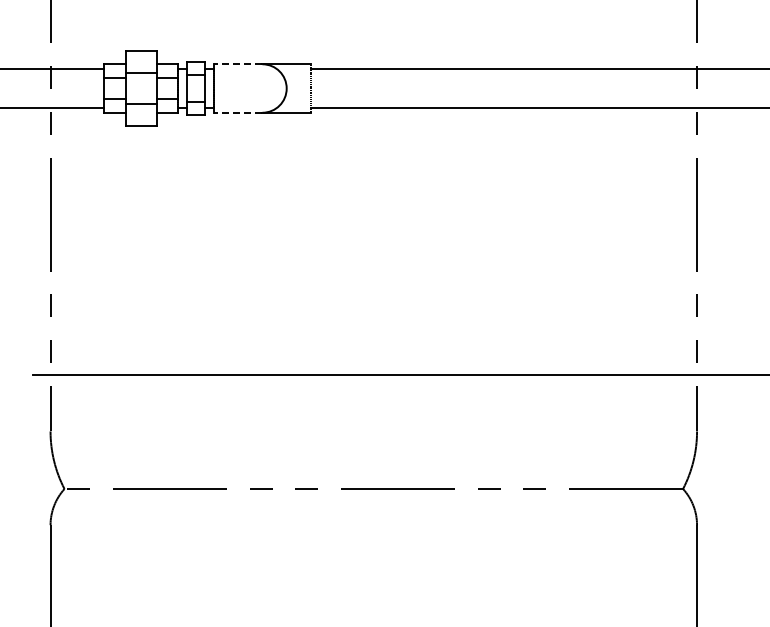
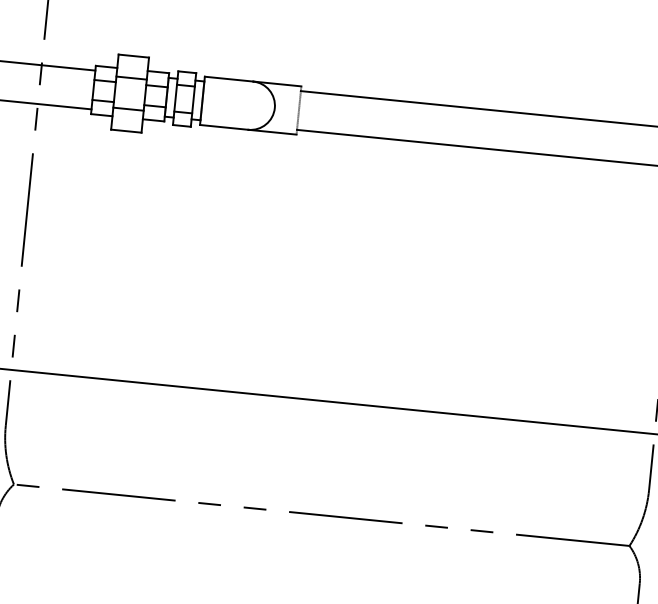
line: (237, 64) -> (228, 79), dashed -> solid
line: (237, 112) -> (223, 127), dashed -> solid

